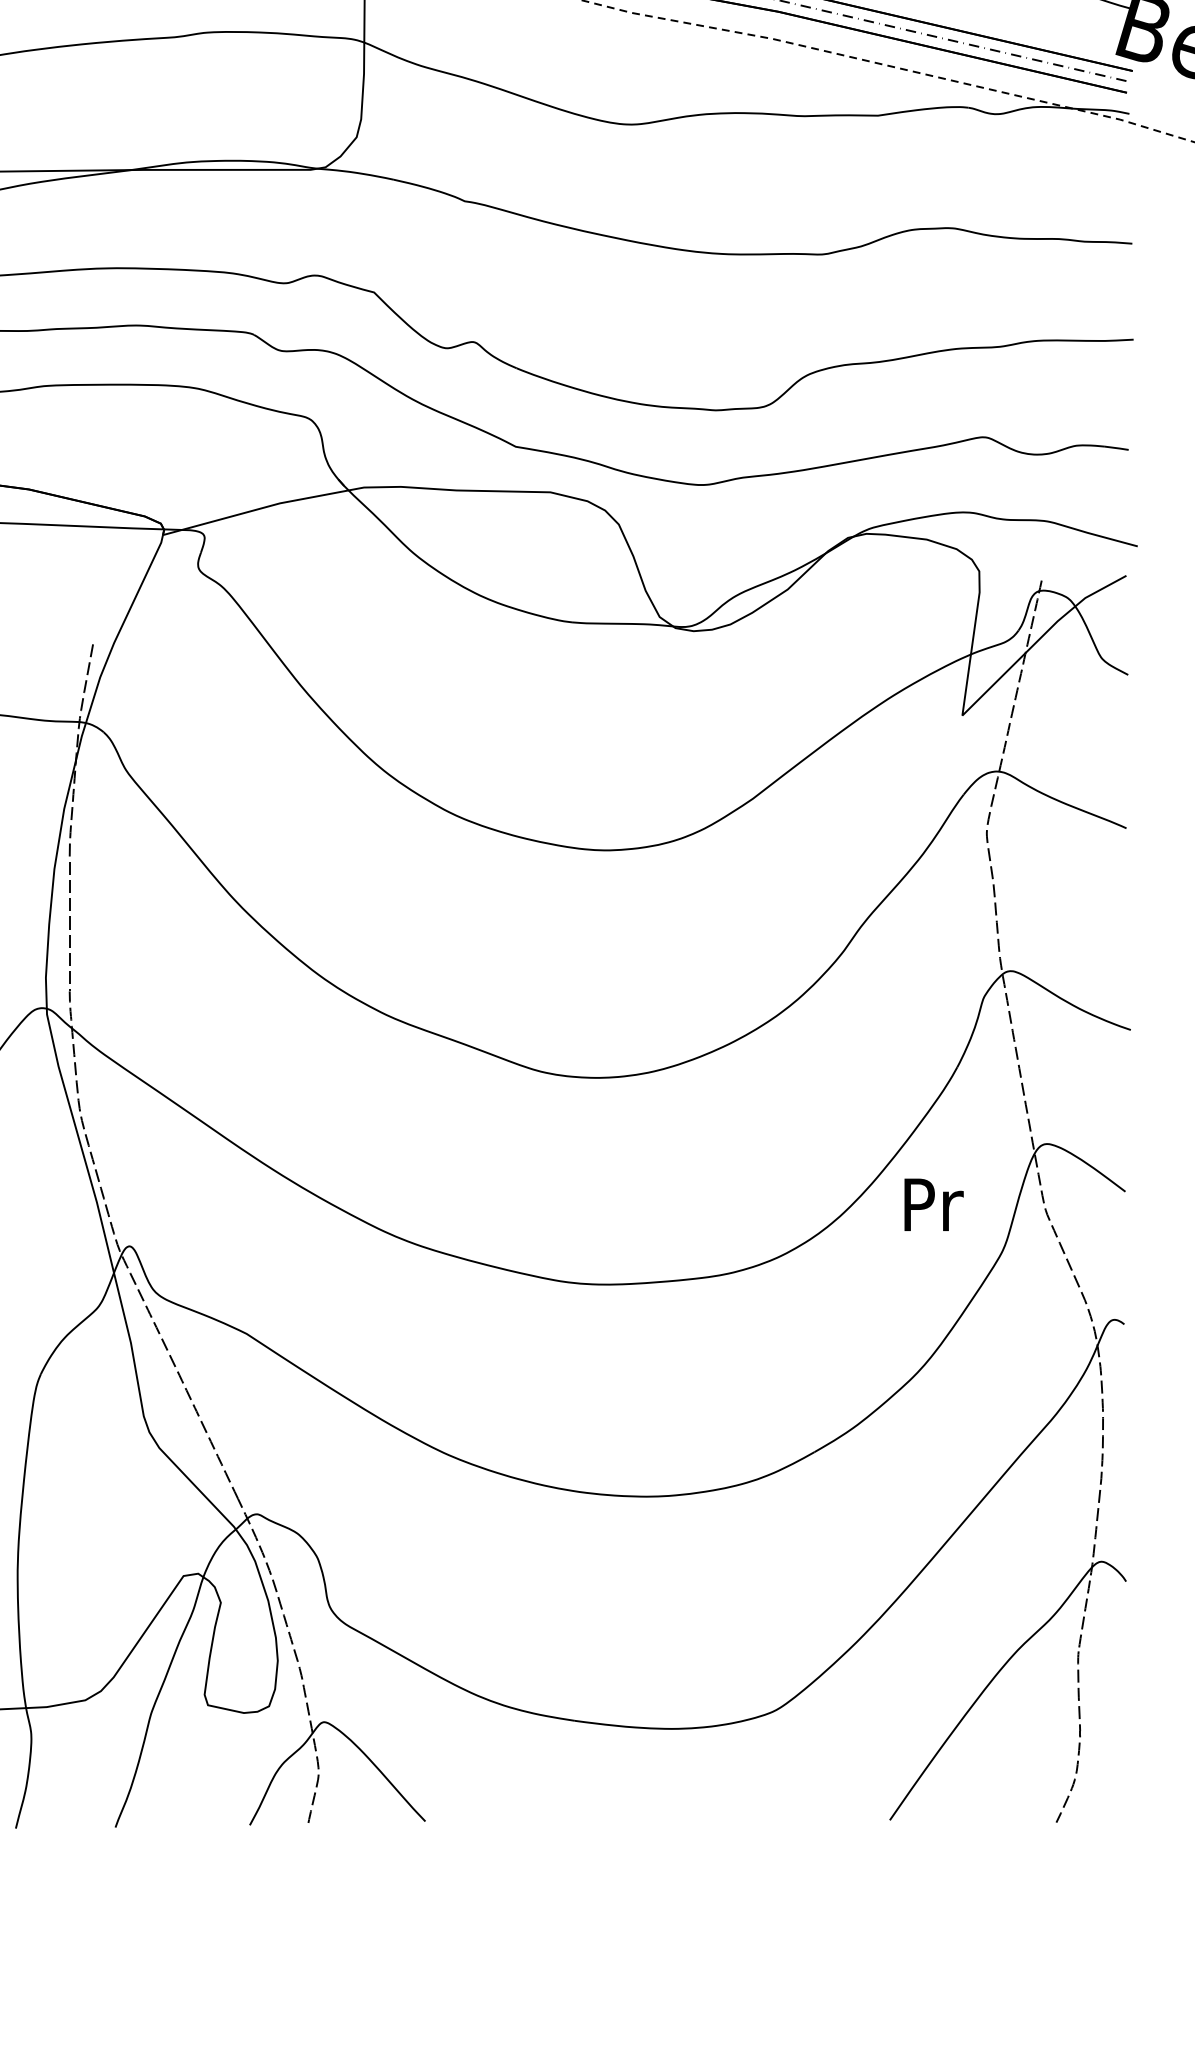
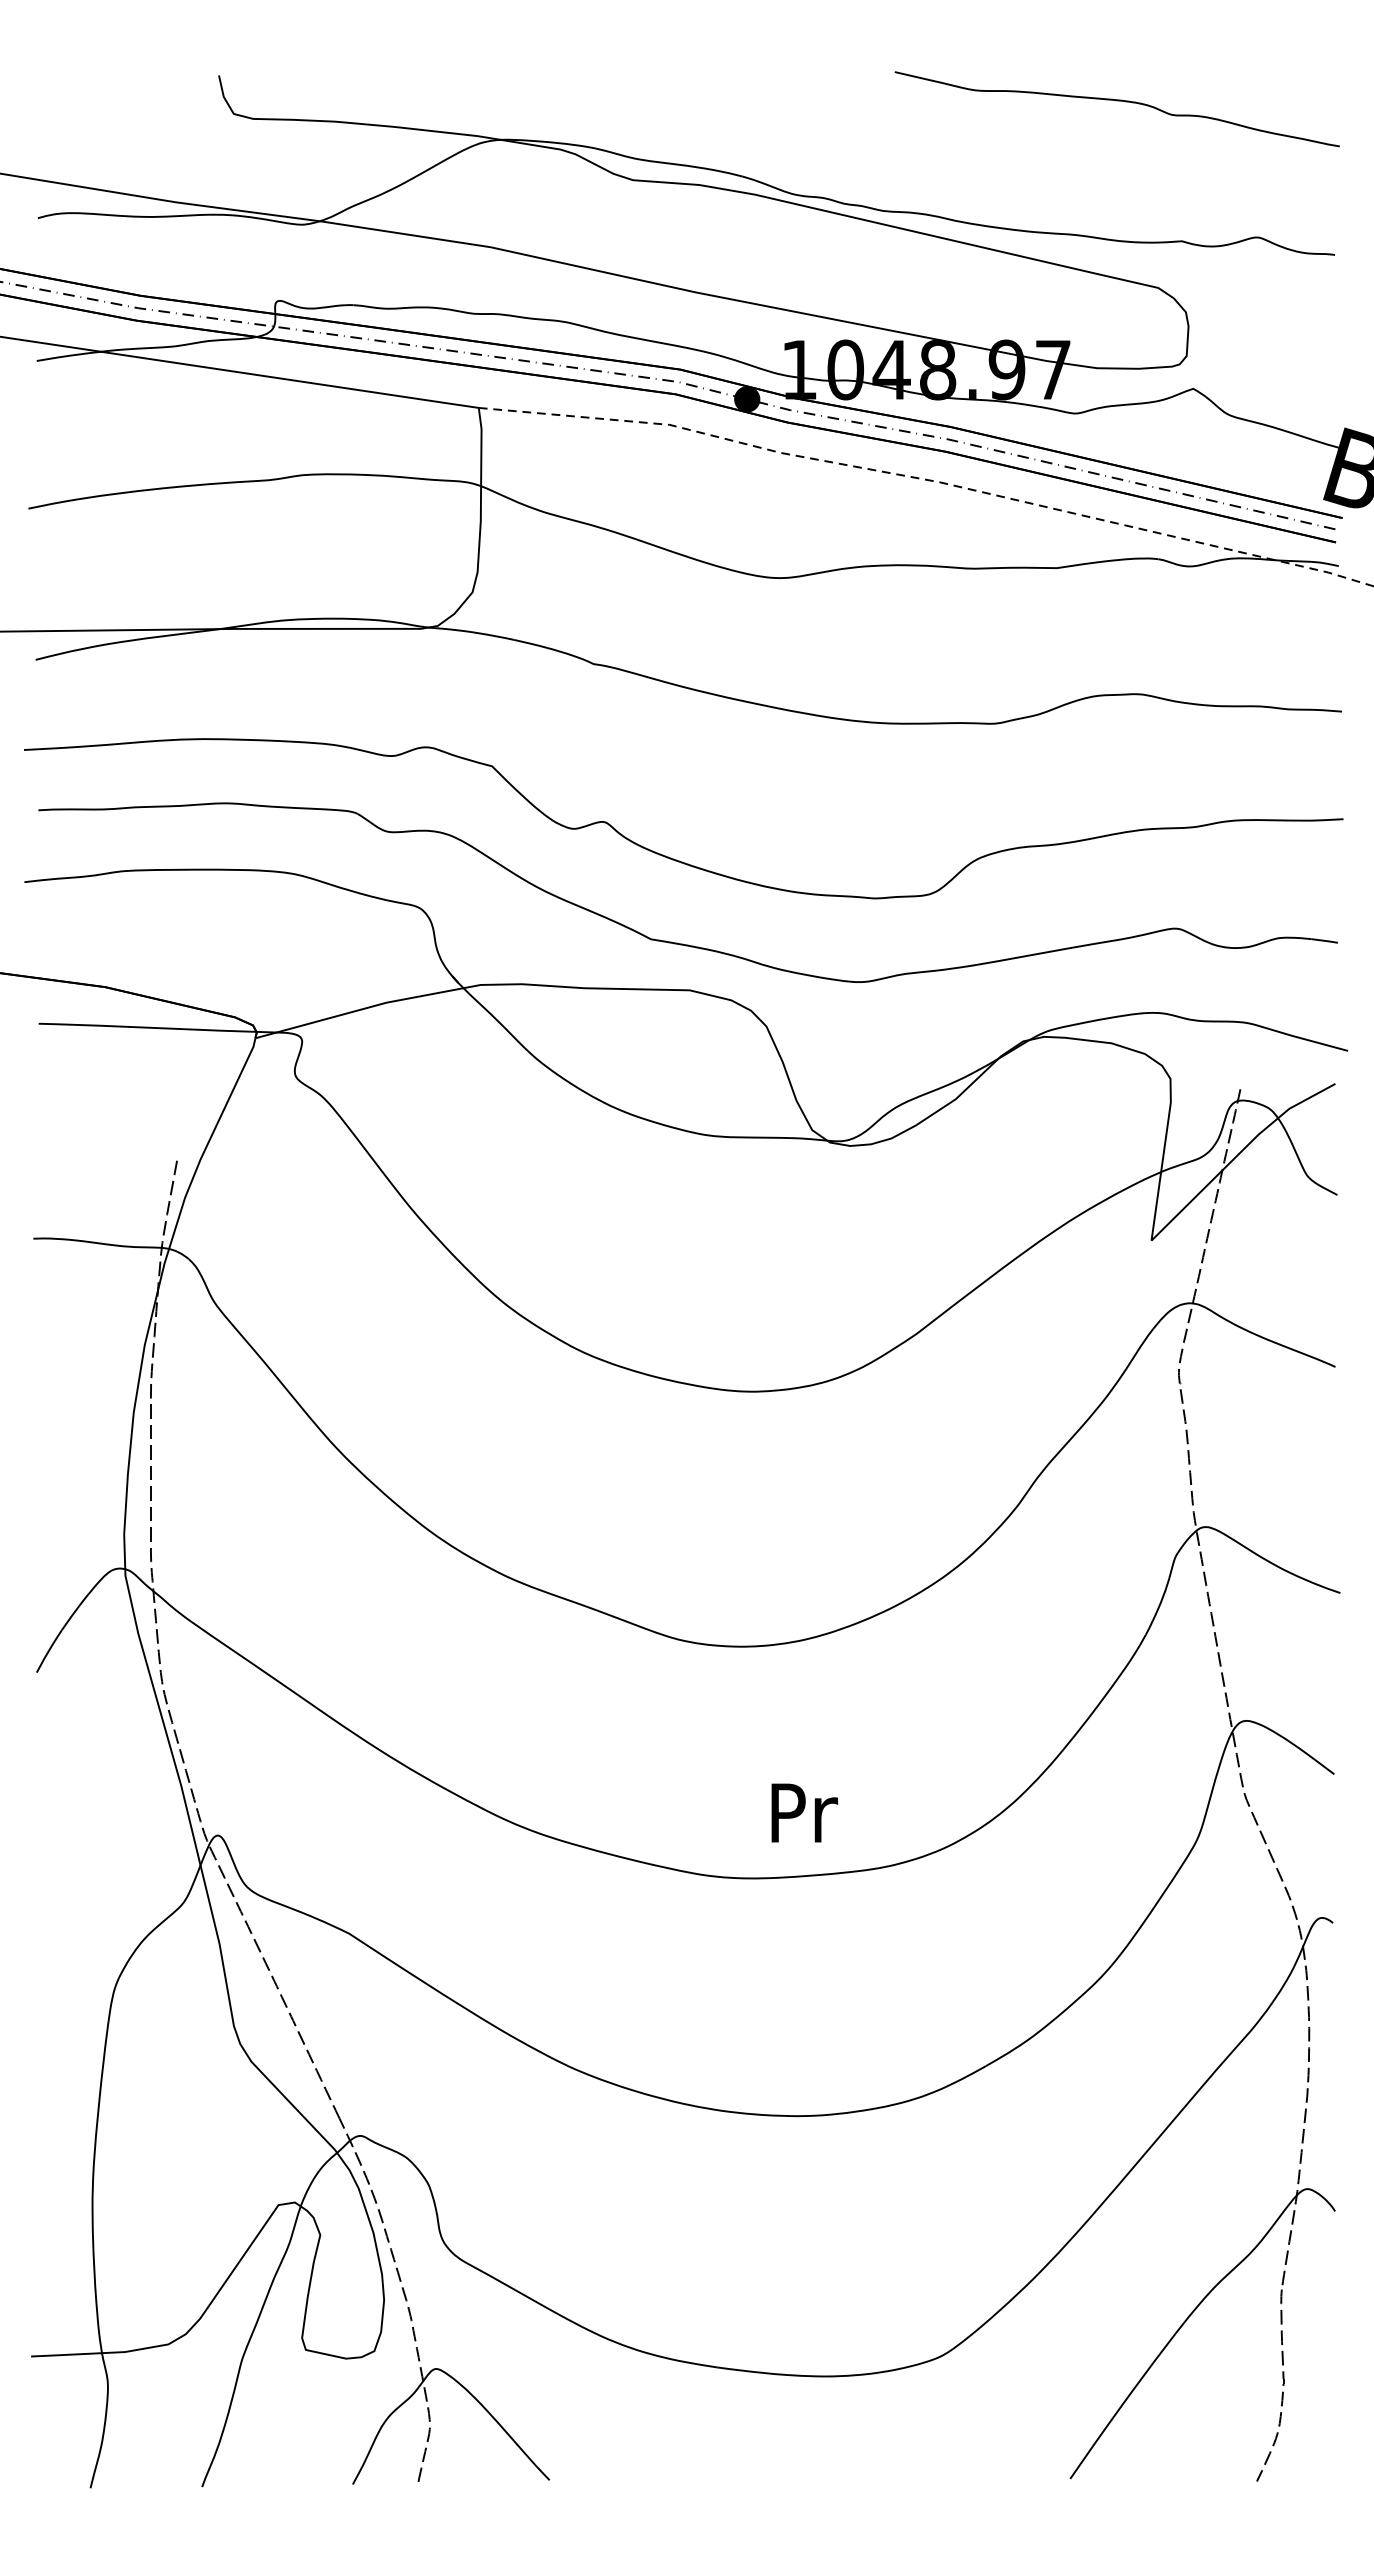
text: (933, 1204) -> (804, 1812), moved

